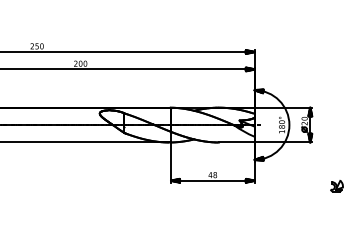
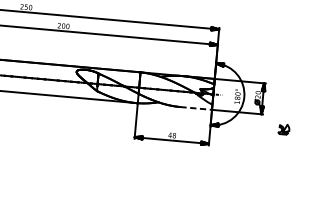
line: (236, 142) -> (195, 108), solid -> dashed
part: (336, 186) -> (283, 129), moved

